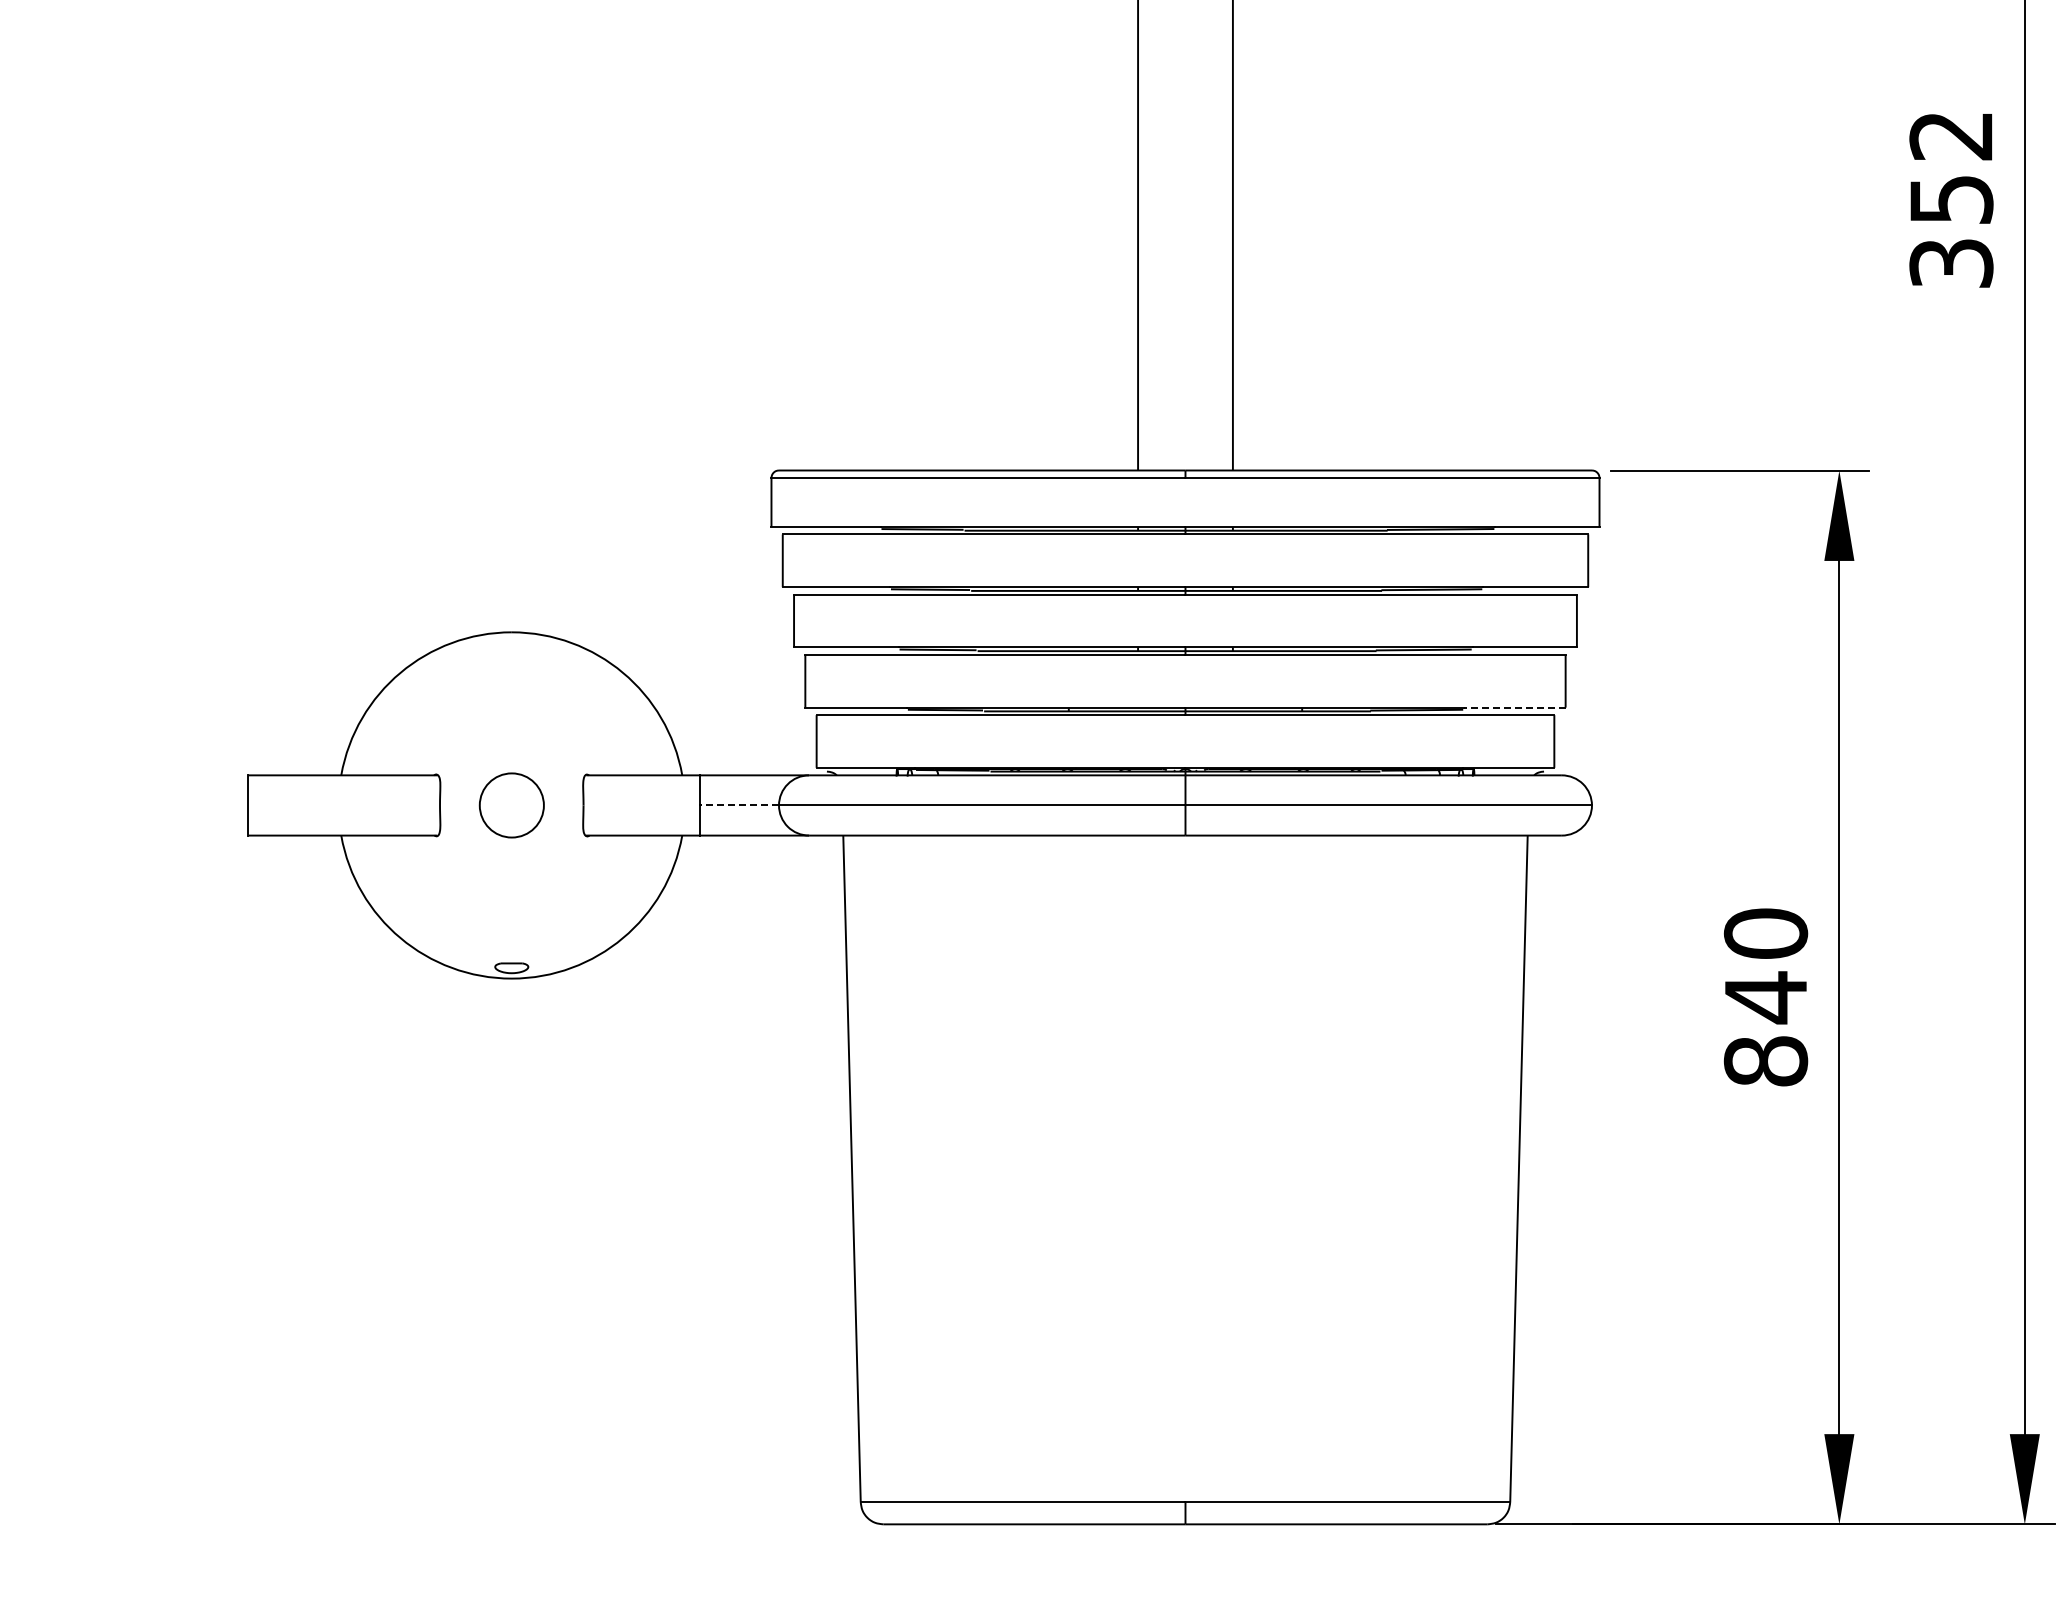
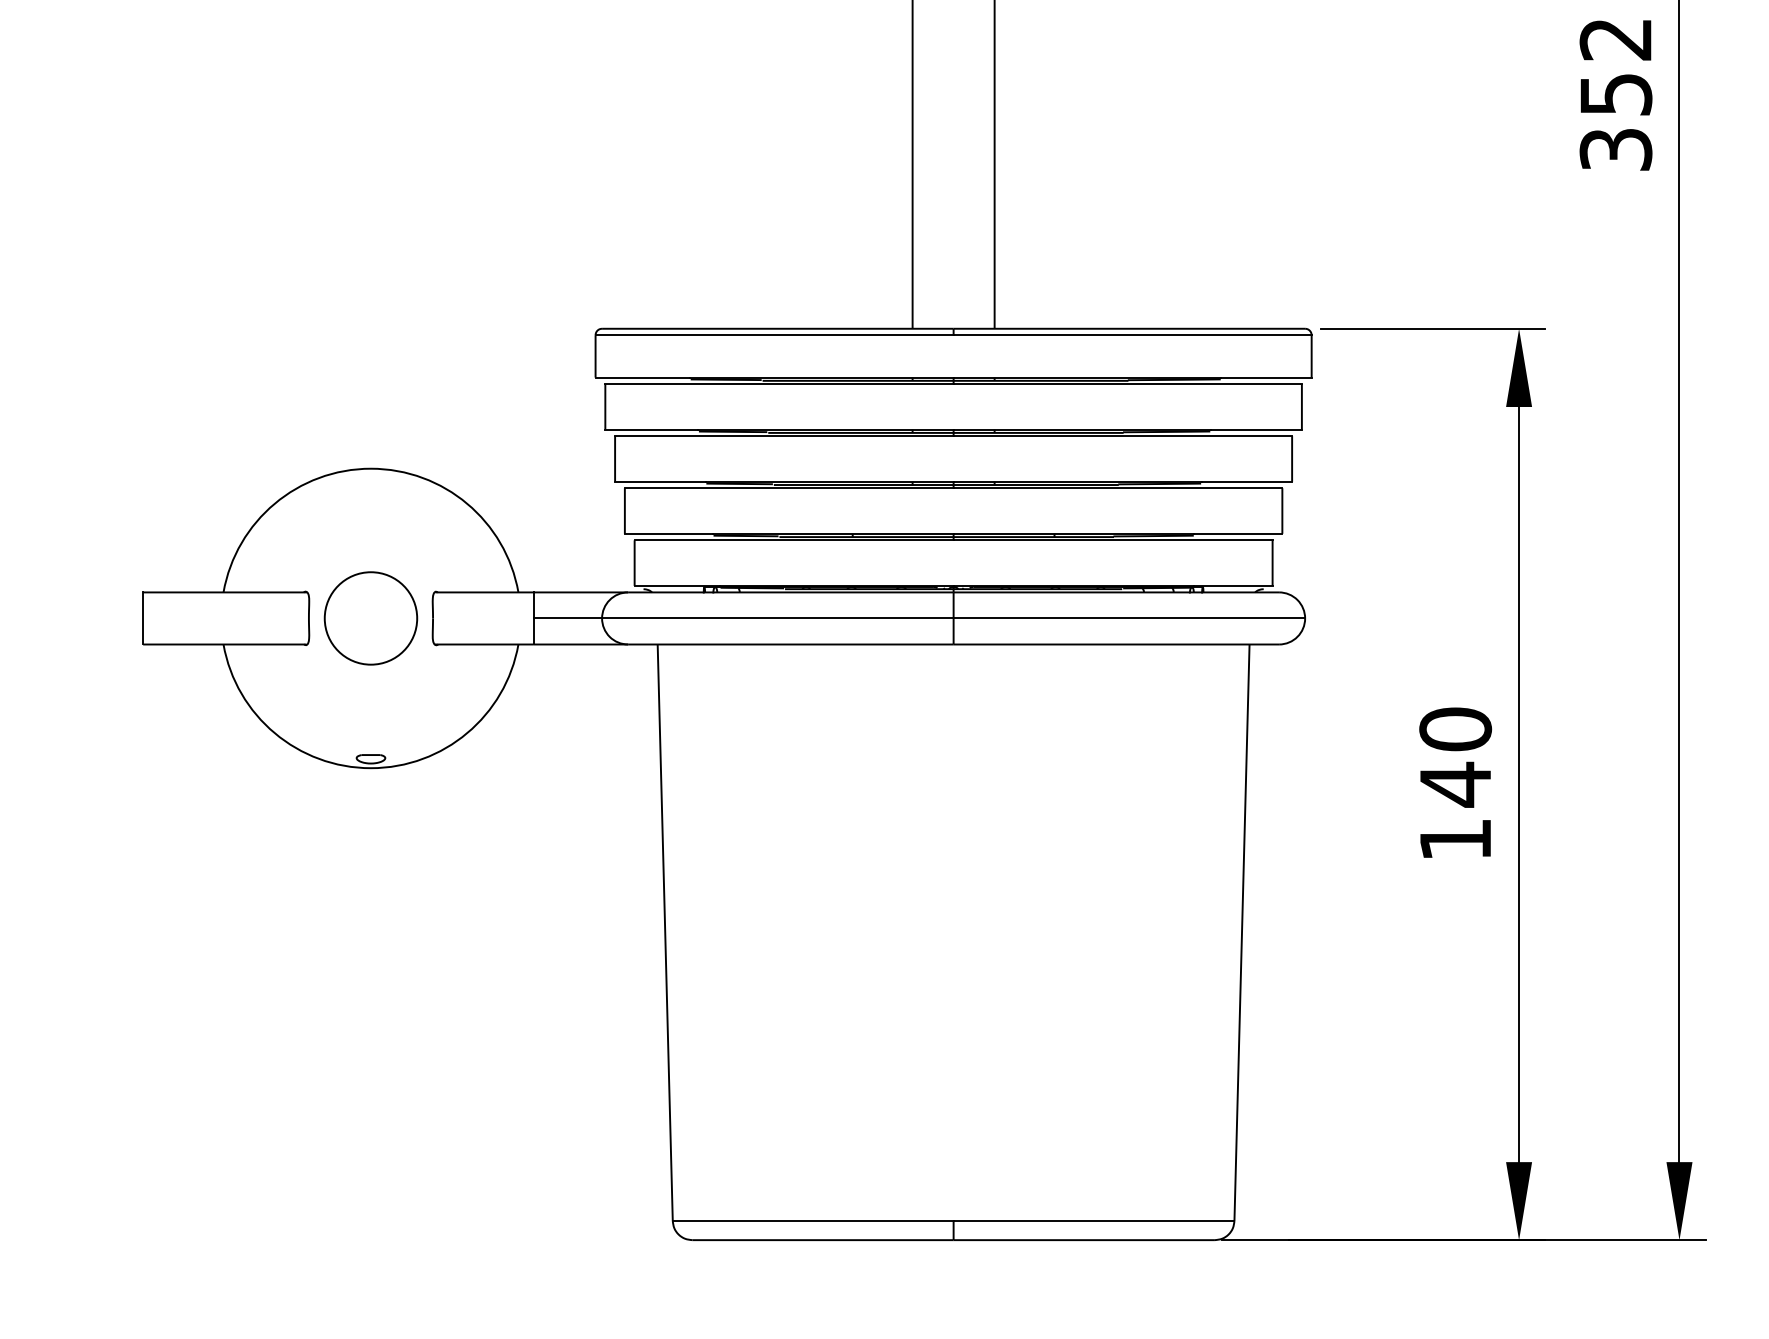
line: (1514, 707) -> (1238, 533), dashed -> solid
circle: (511, 805) -> (370, 618), size x1.67
line: (739, 805) -> (567, 618), dashed -> solid
text: (1765, 1061) -> (1455, 839), 840 -> 140

